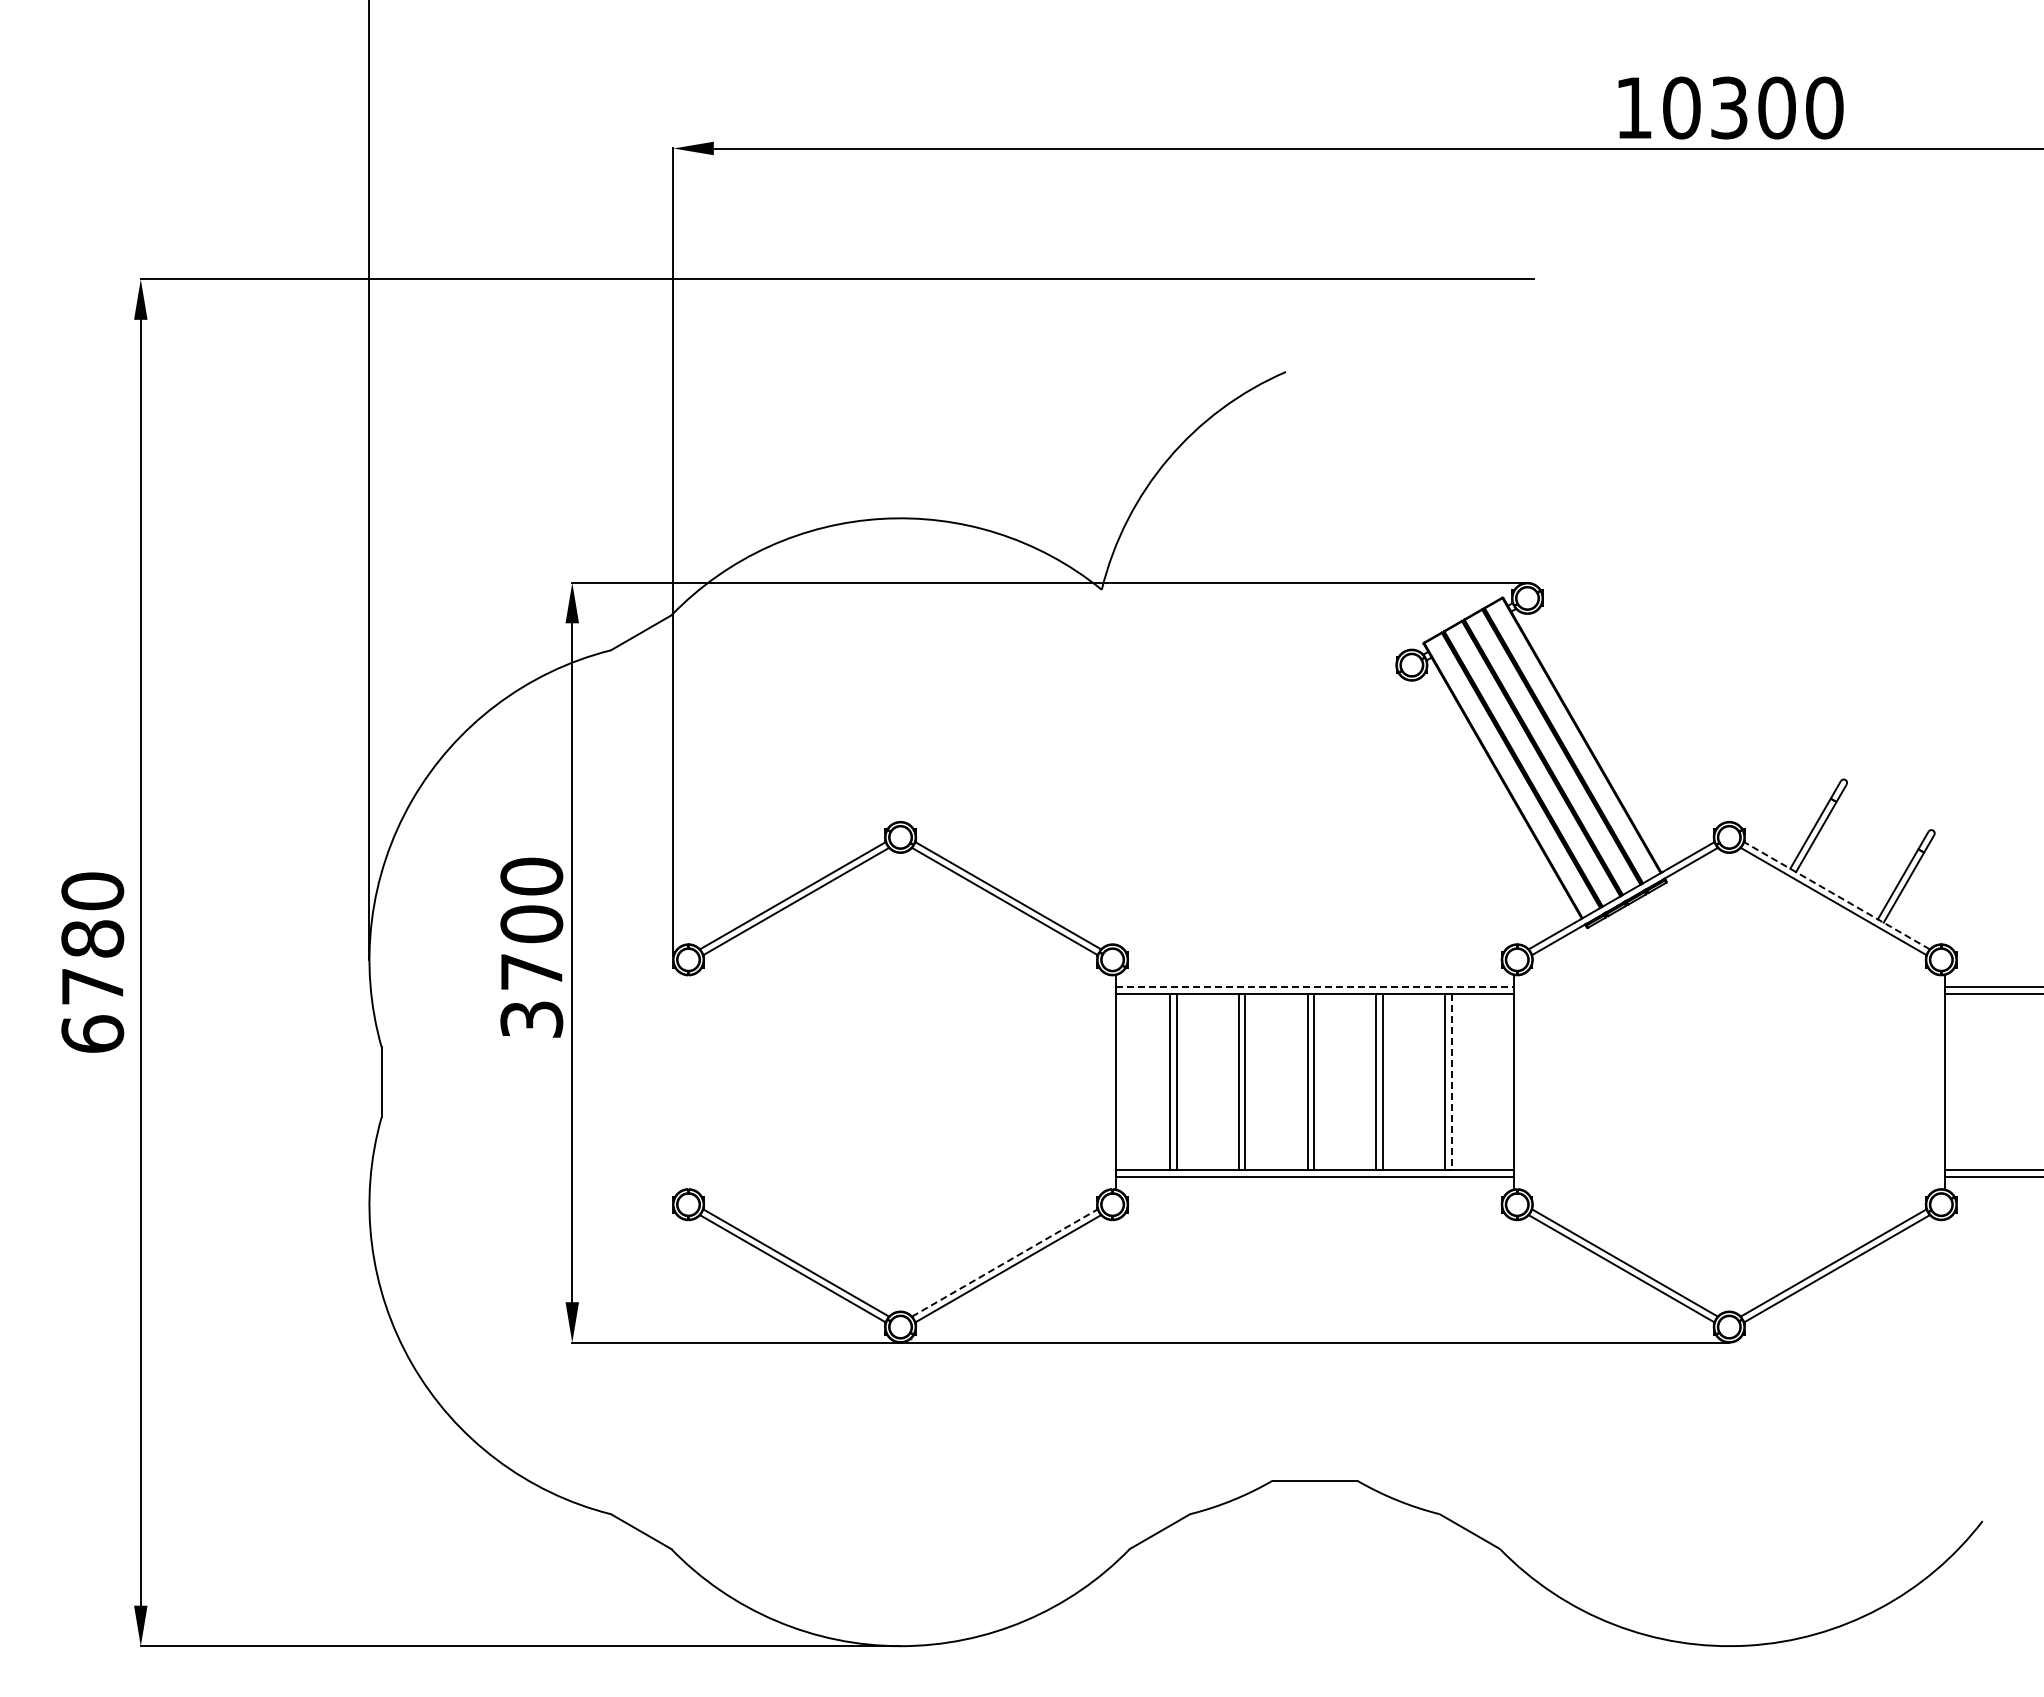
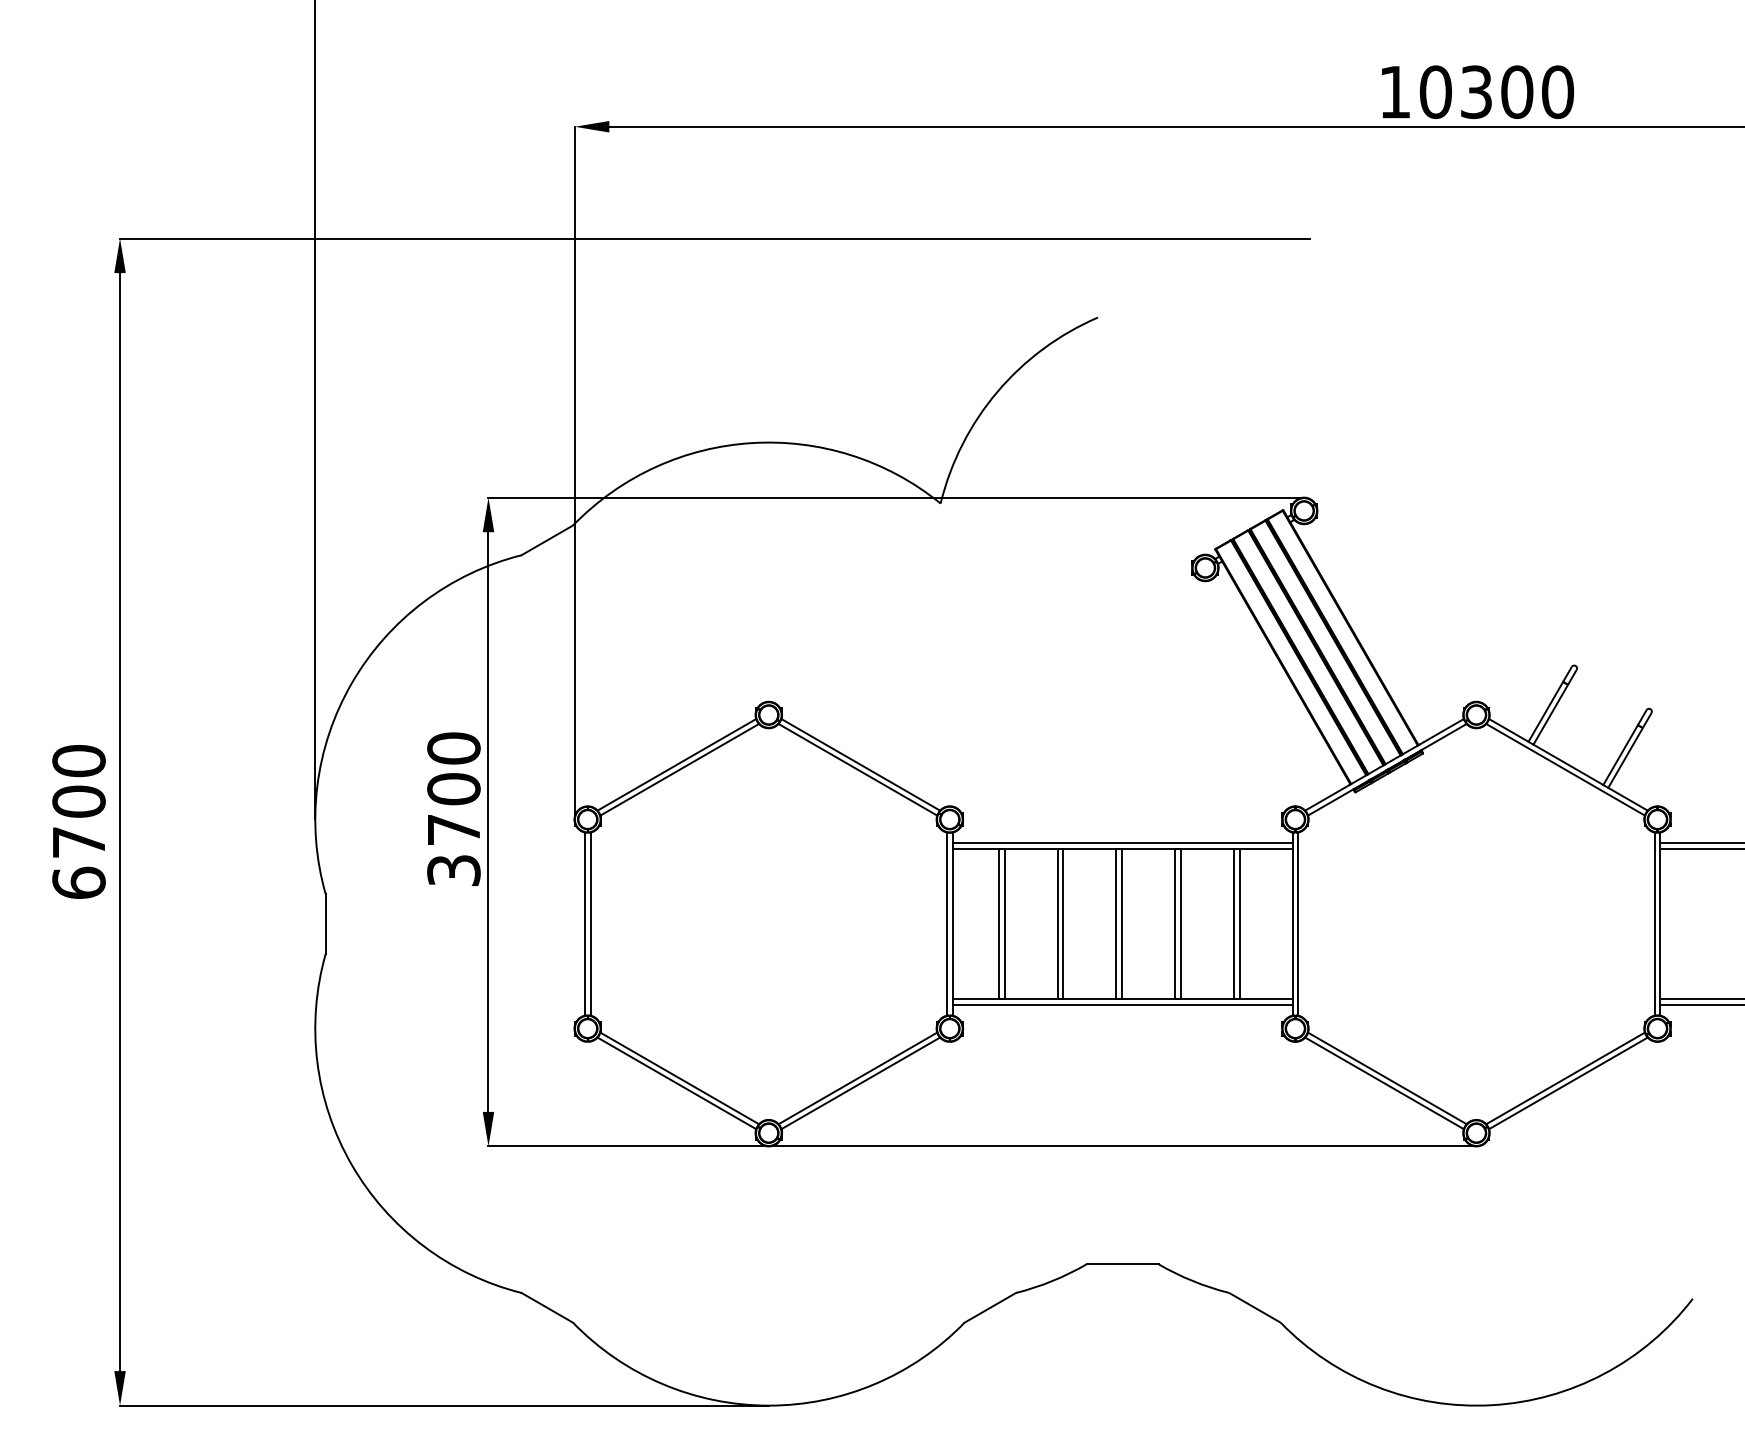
line: (1836, 895) -> (1568, 764), dashed -> solid
text: (92, 938) -> (78, 801), 6780 -> 6700
line: (1314, 987) -> (1122, 843), dashed -> solid
line: (685, 1082) -> (585, 924), added
line: (691, 1082) -> (590, 924), added
line: (1109, 1082) -> (947, 924), added
line: (1451, 1082) -> (1239, 924), dashed -> solid
line: (1520, 1082) -> (1298, 924), added
line: (1938, 1082) -> (1655, 924), added
line: (1005, 1262) -> (858, 1078), dashed -> solid

